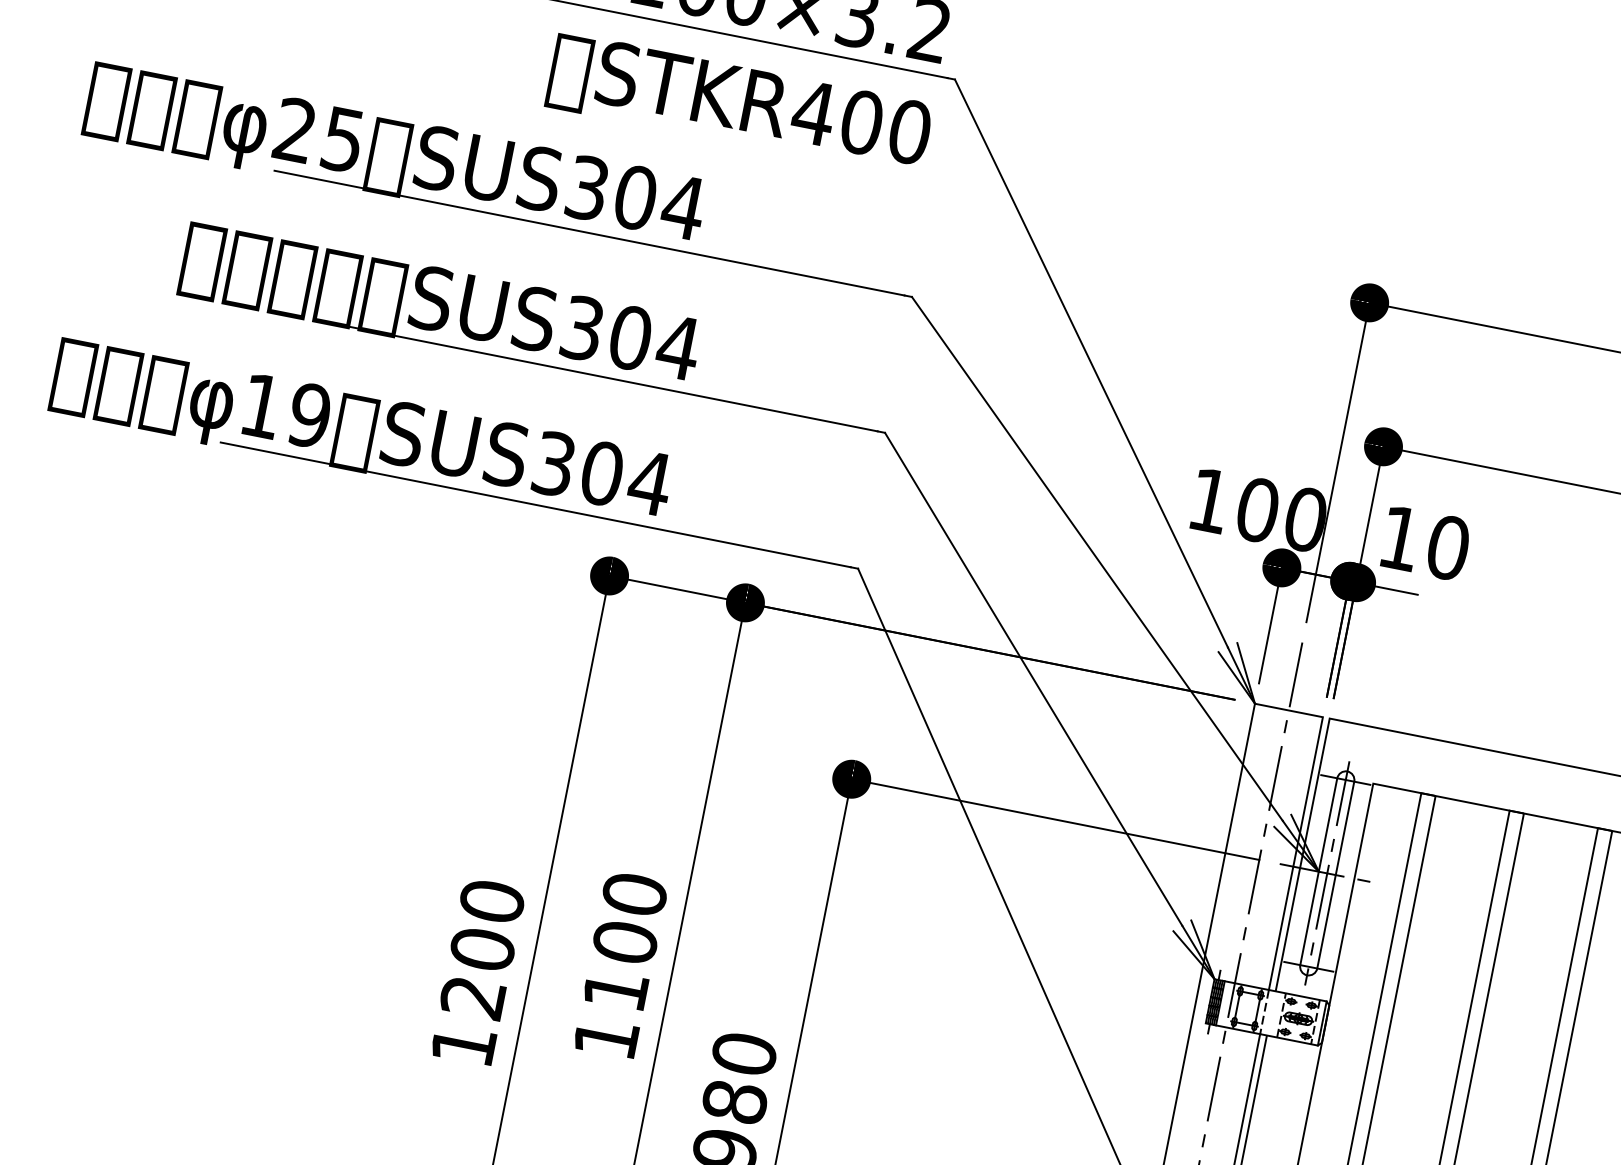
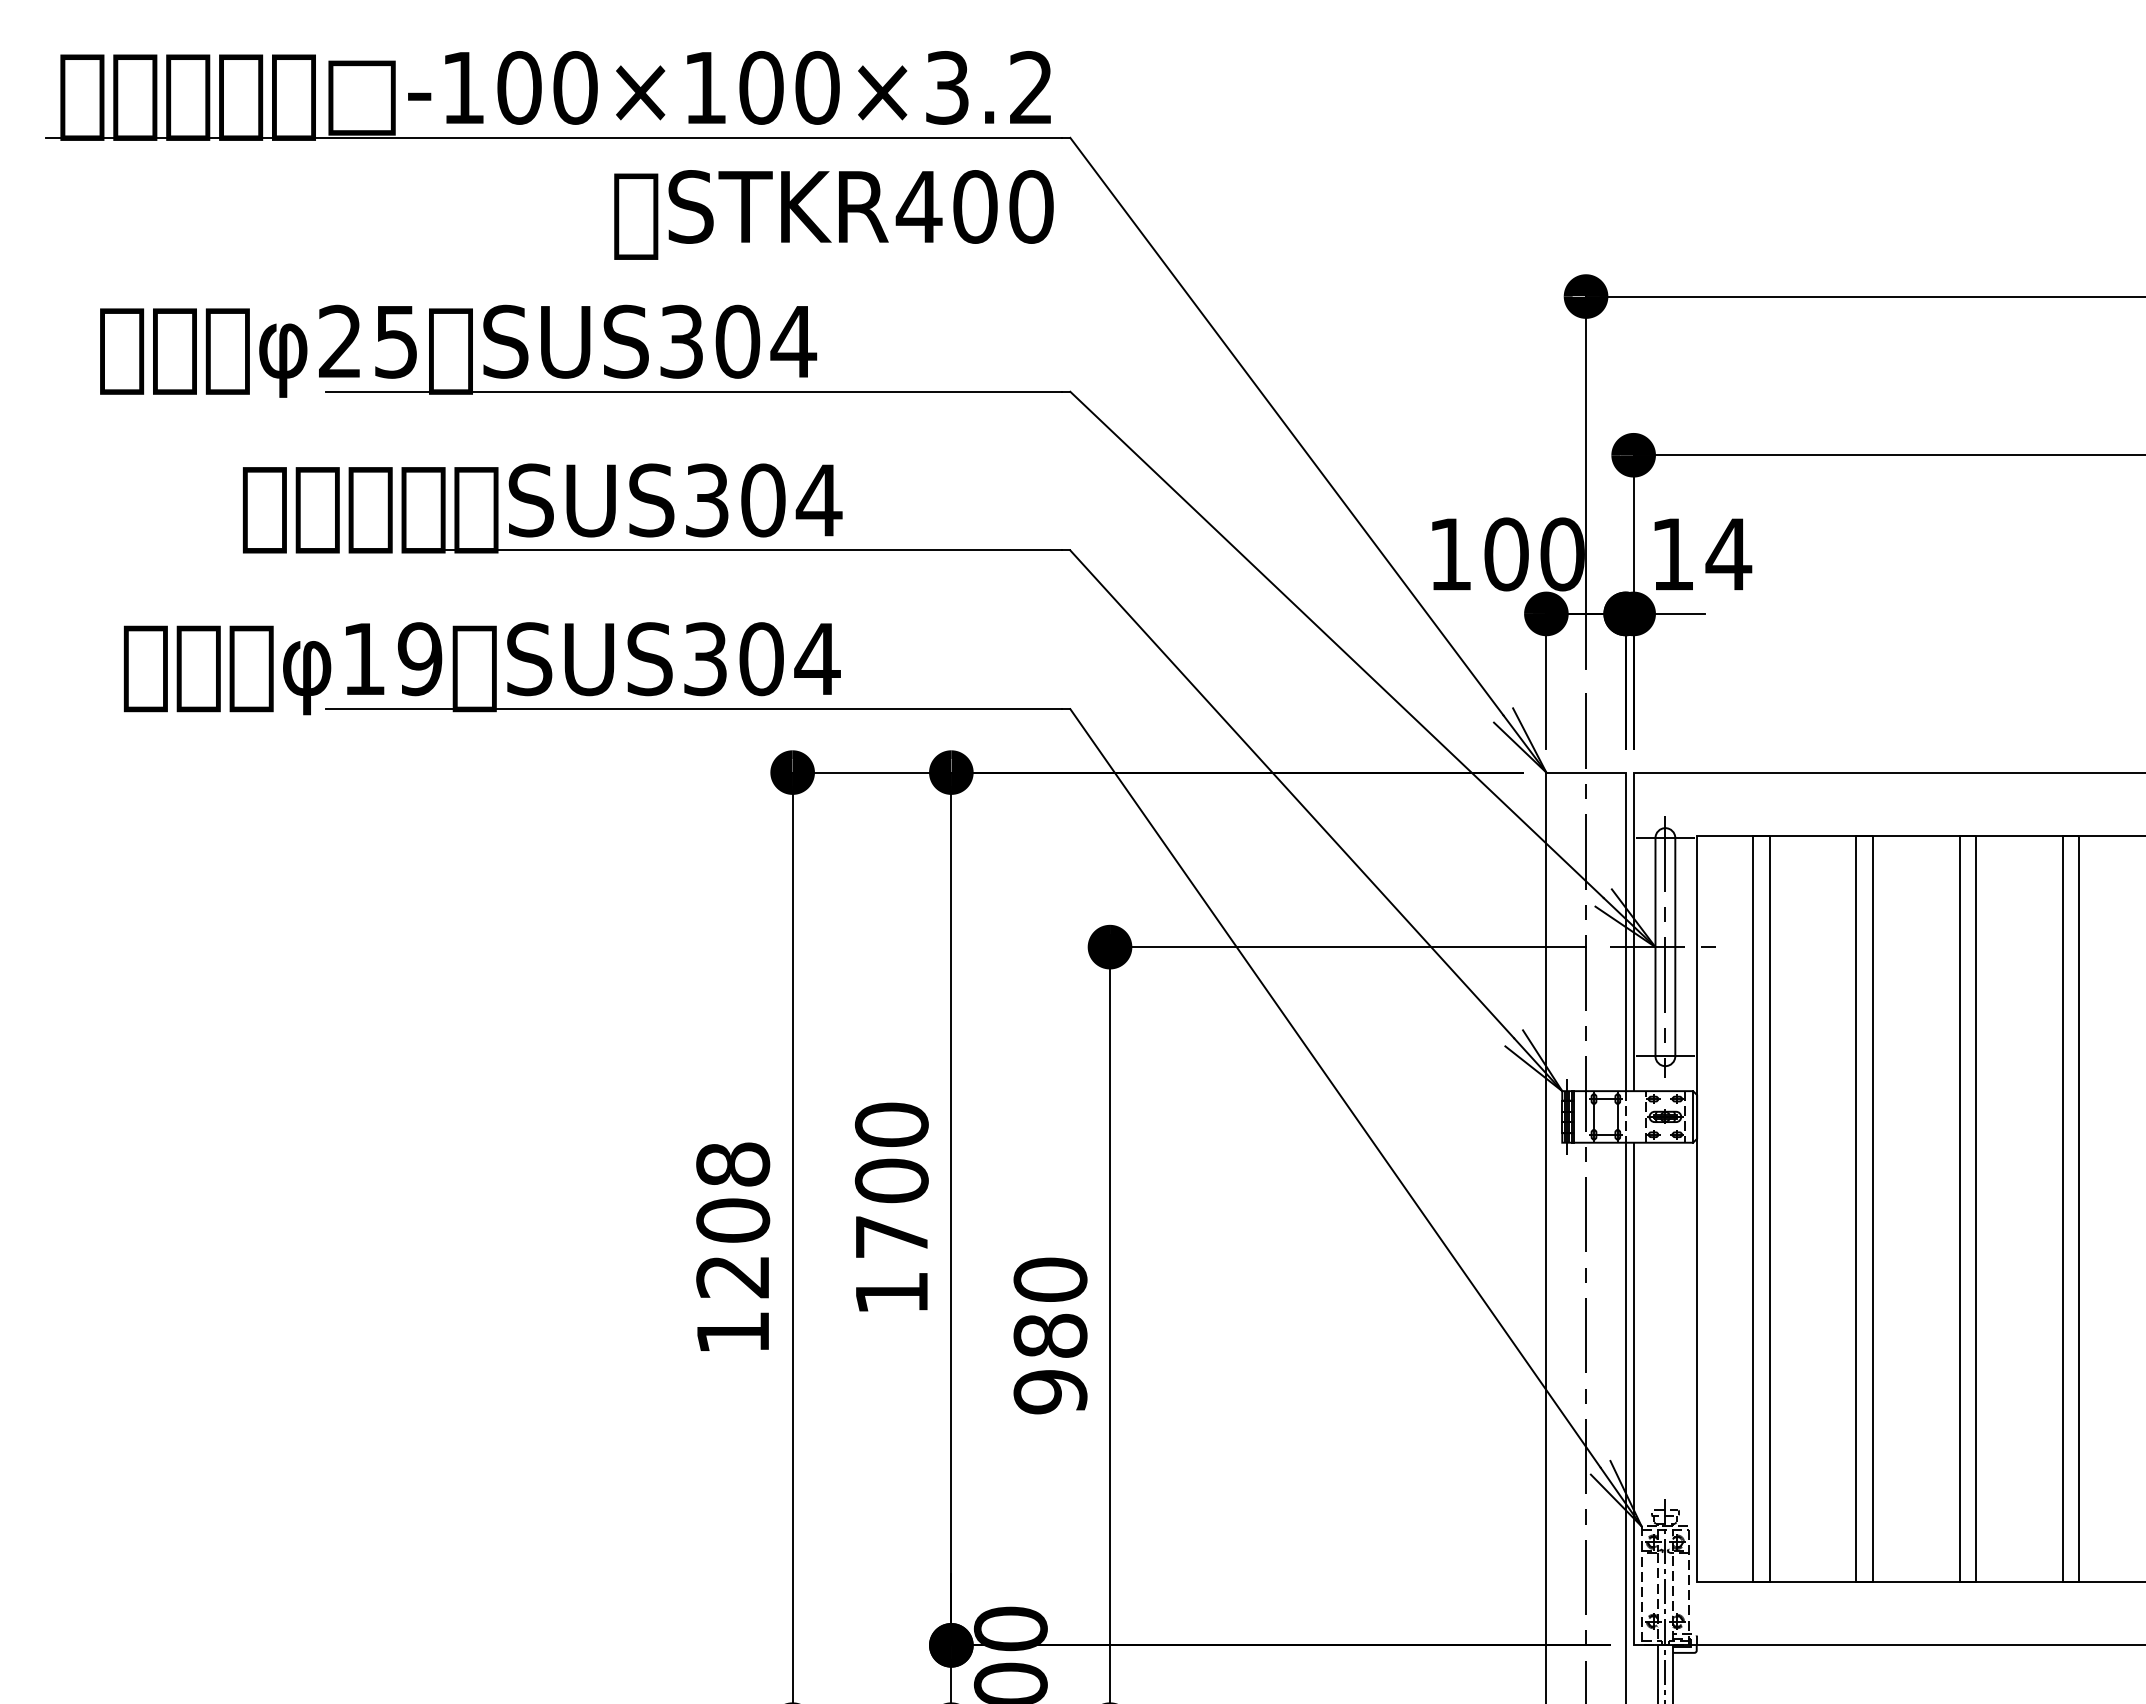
text: (1447, 547) -> (1728, 554), 10 -> 14
text: (491, 901) -> (732, 1164), 1200 -> 1208
text: (615, 989) -> (891, 1236), 1100 -> 1700

